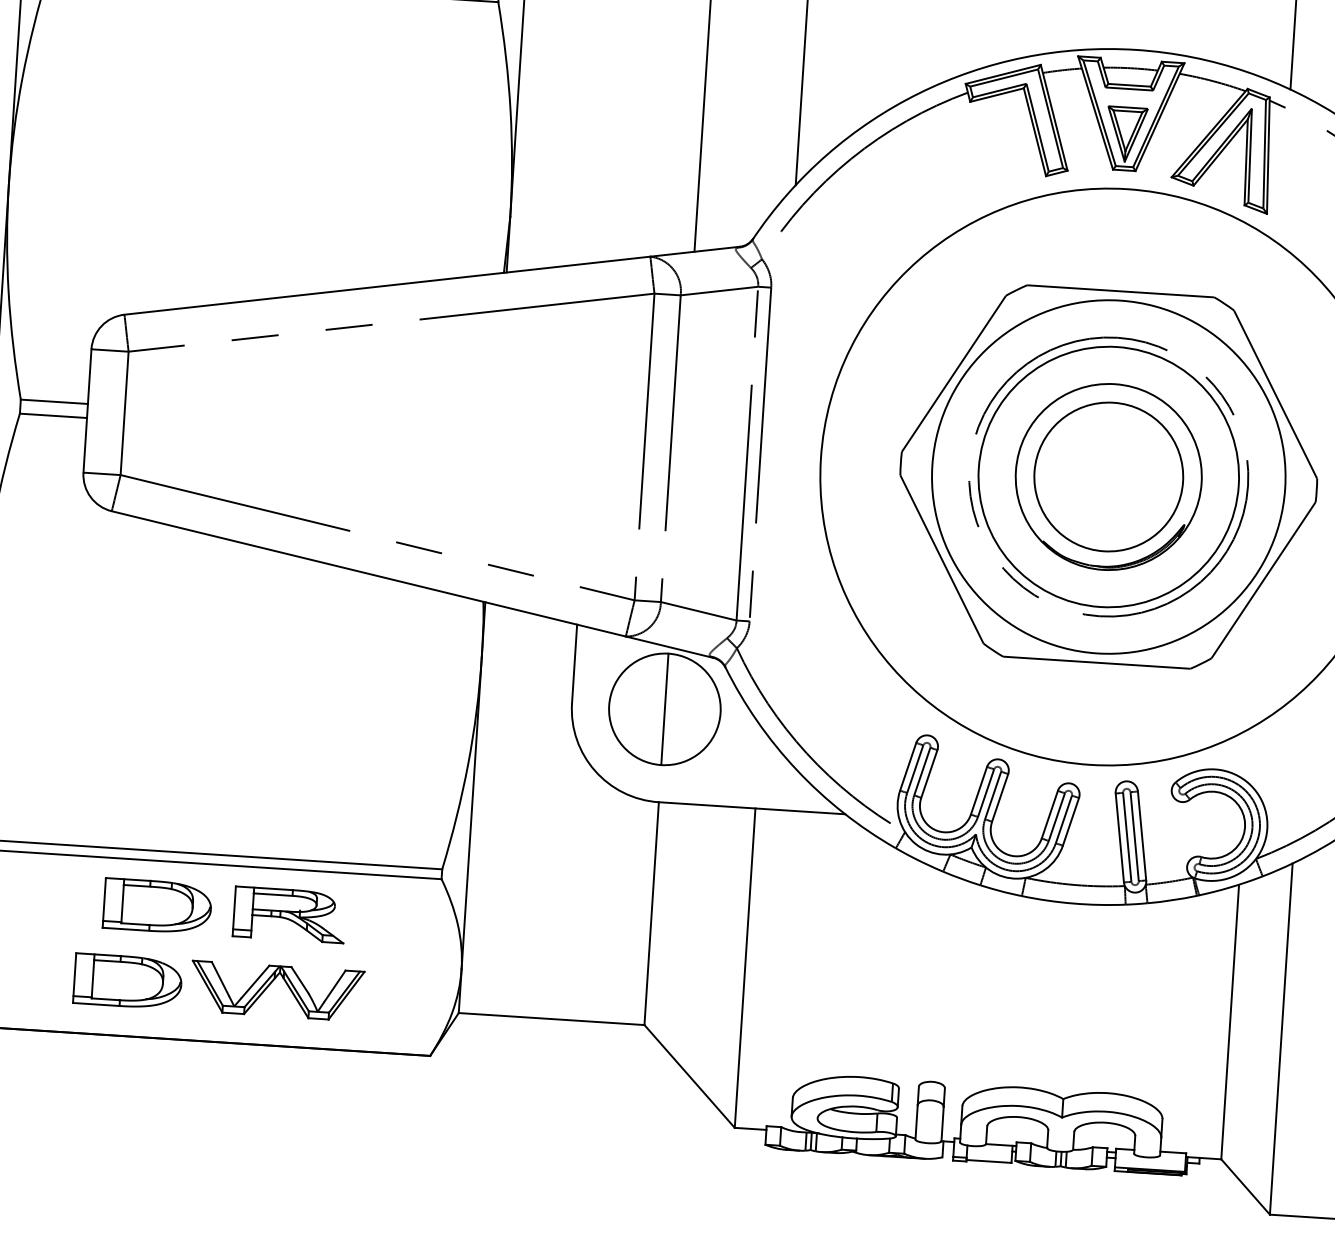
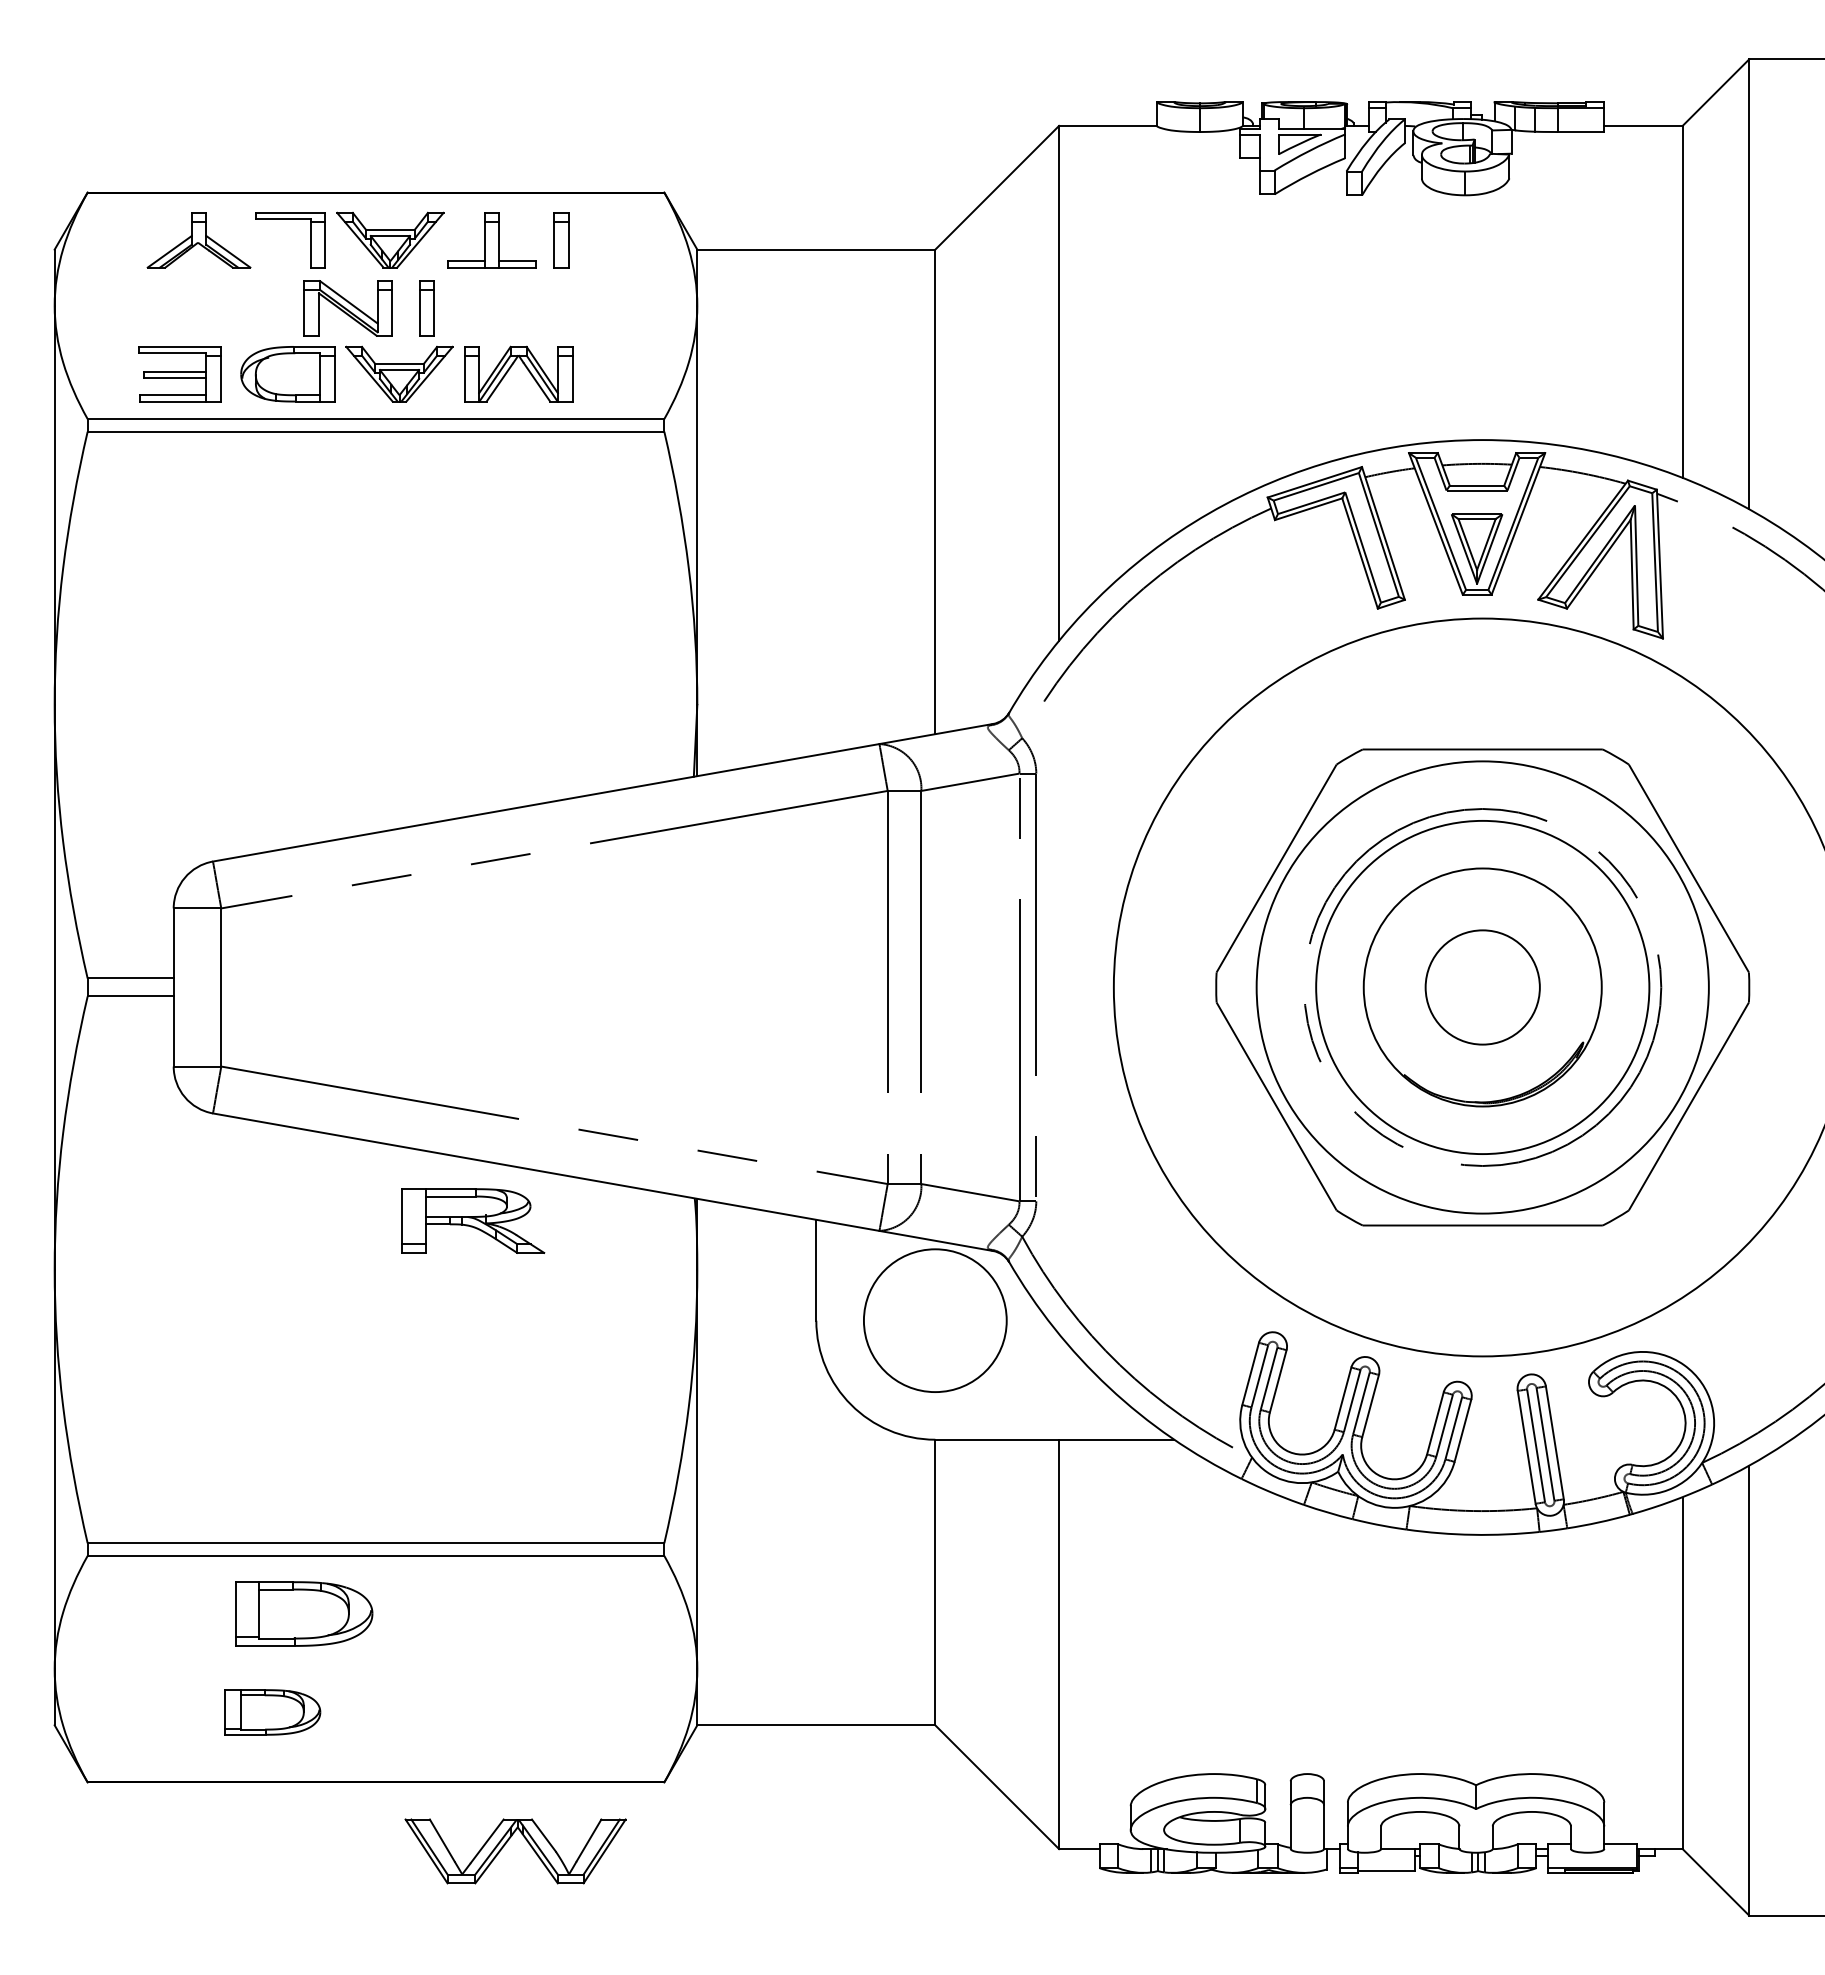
circle: (1108, 477) -> (1482, 987), size x0.6
line: (665, 709) -> (935, 1320), removed
part: (289, 914) -> (473, 1220), moved
part: (127, 981) -> (272, 1712), size x0.7
part: (269, 986) -> (505, 1845), moved

